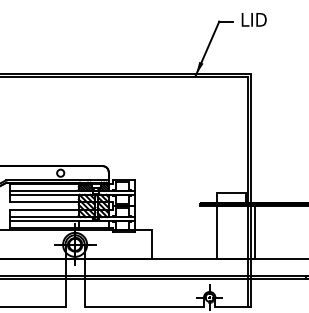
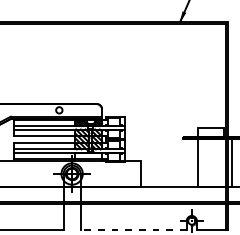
line: (144, 307) -> (133, 229), solid -> dashed

